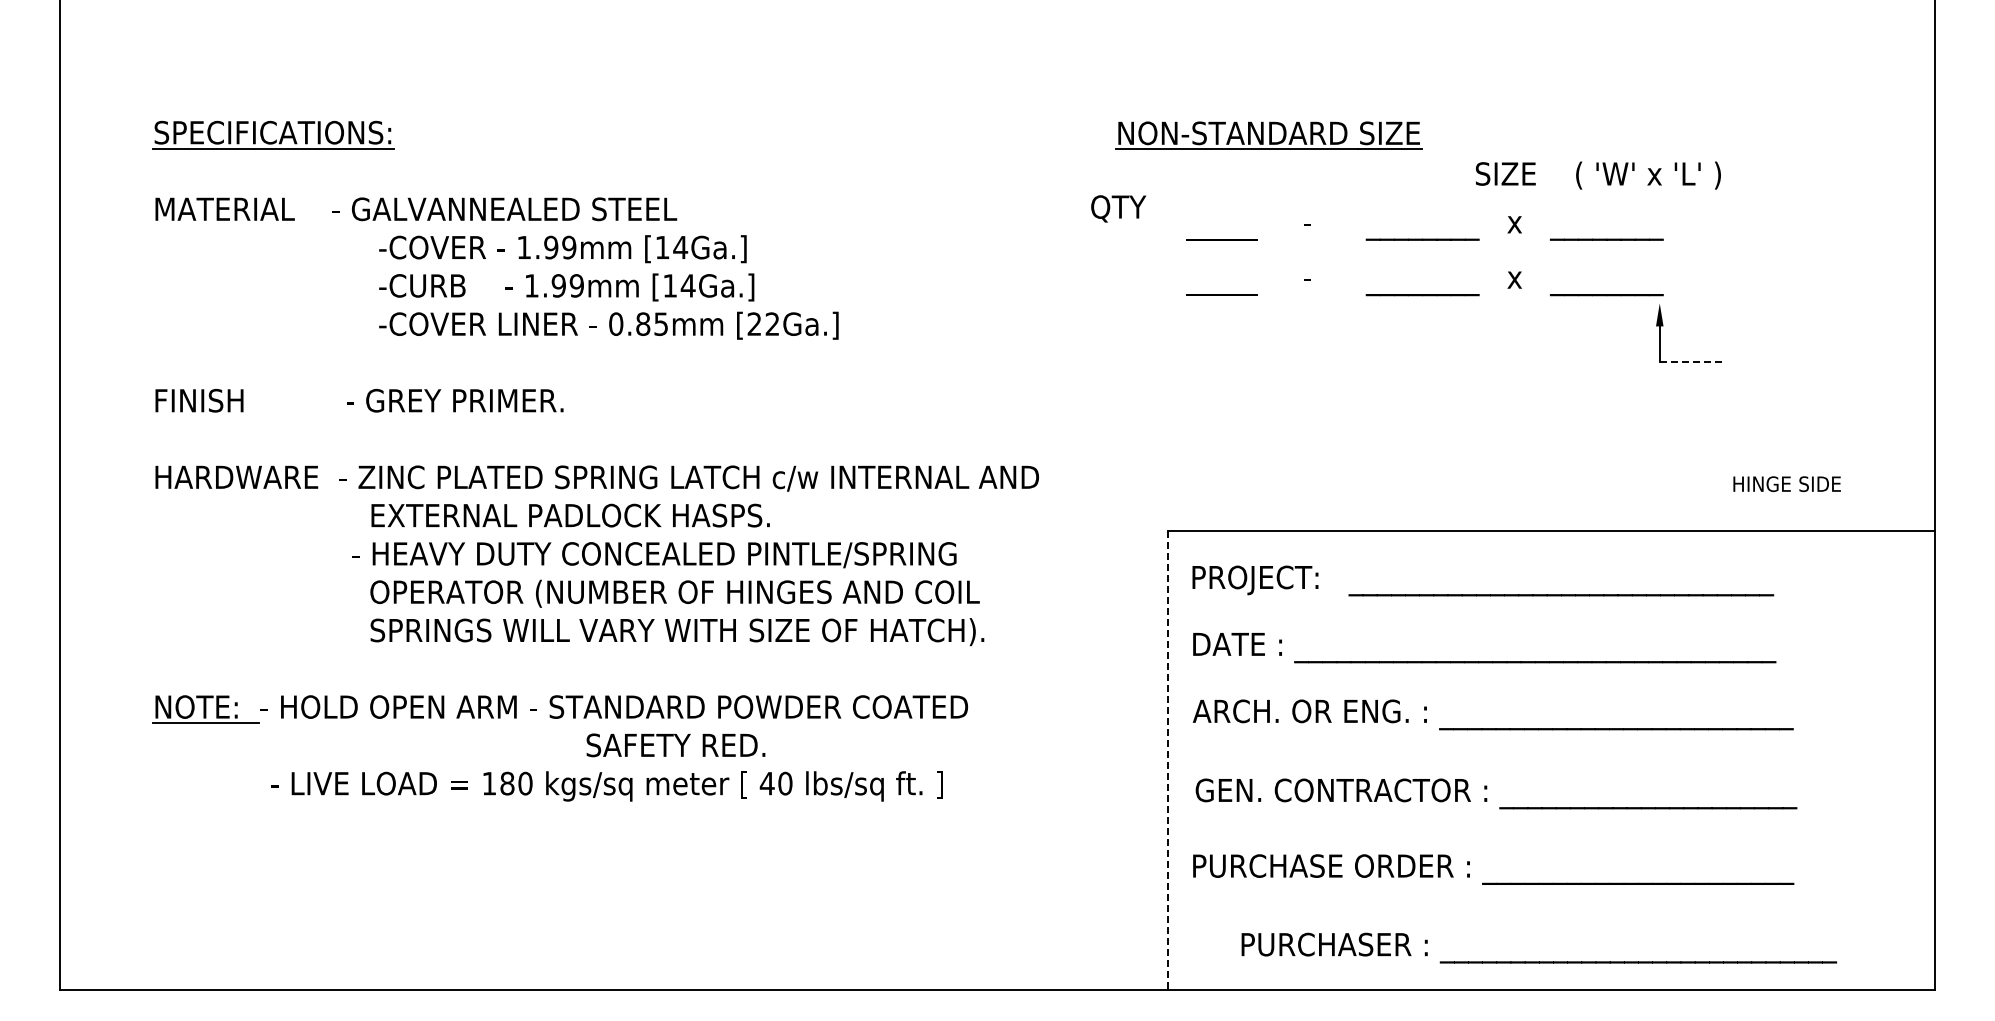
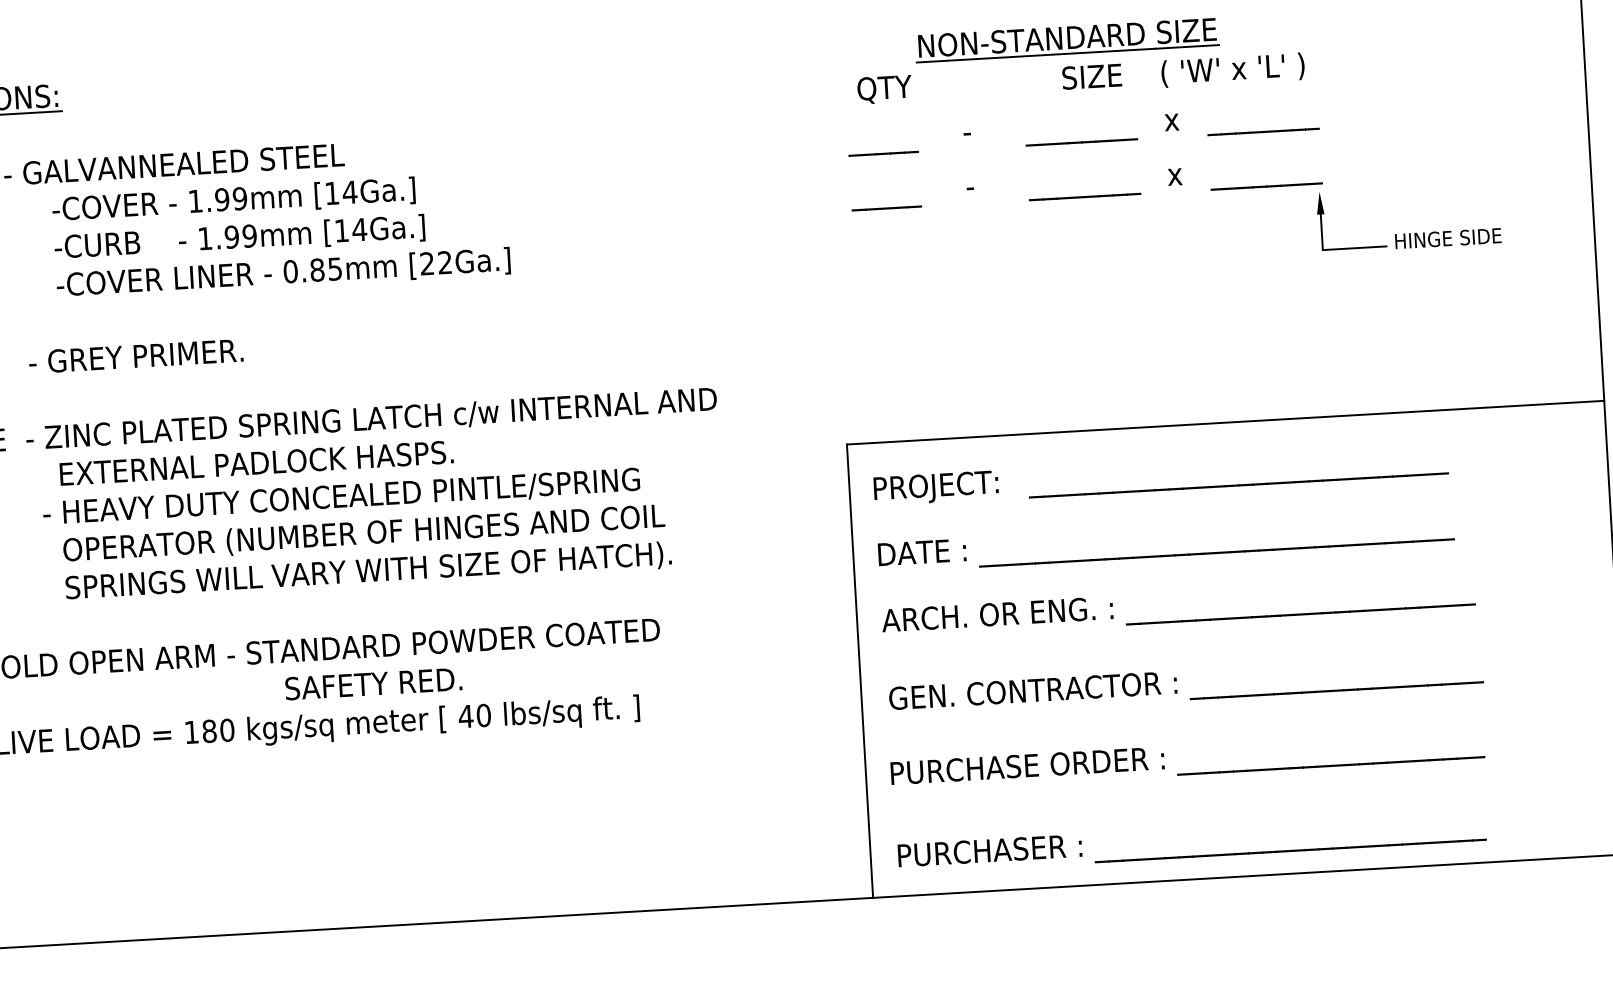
part: (1268, 135) -> (1066, 40), moved
text: (1597, 175) -> (1182, 73), moved
text: (1118, 208) -> (884, 89), moved
line: (1692, 362) -> (1355, 248), dashed -> solid
text: (1786, 484) -> (1447, 238), moved
line: (1167, 760) -> (859, 670), dashed -> solid
text: (1539, 947) -> (1192, 841), moved

